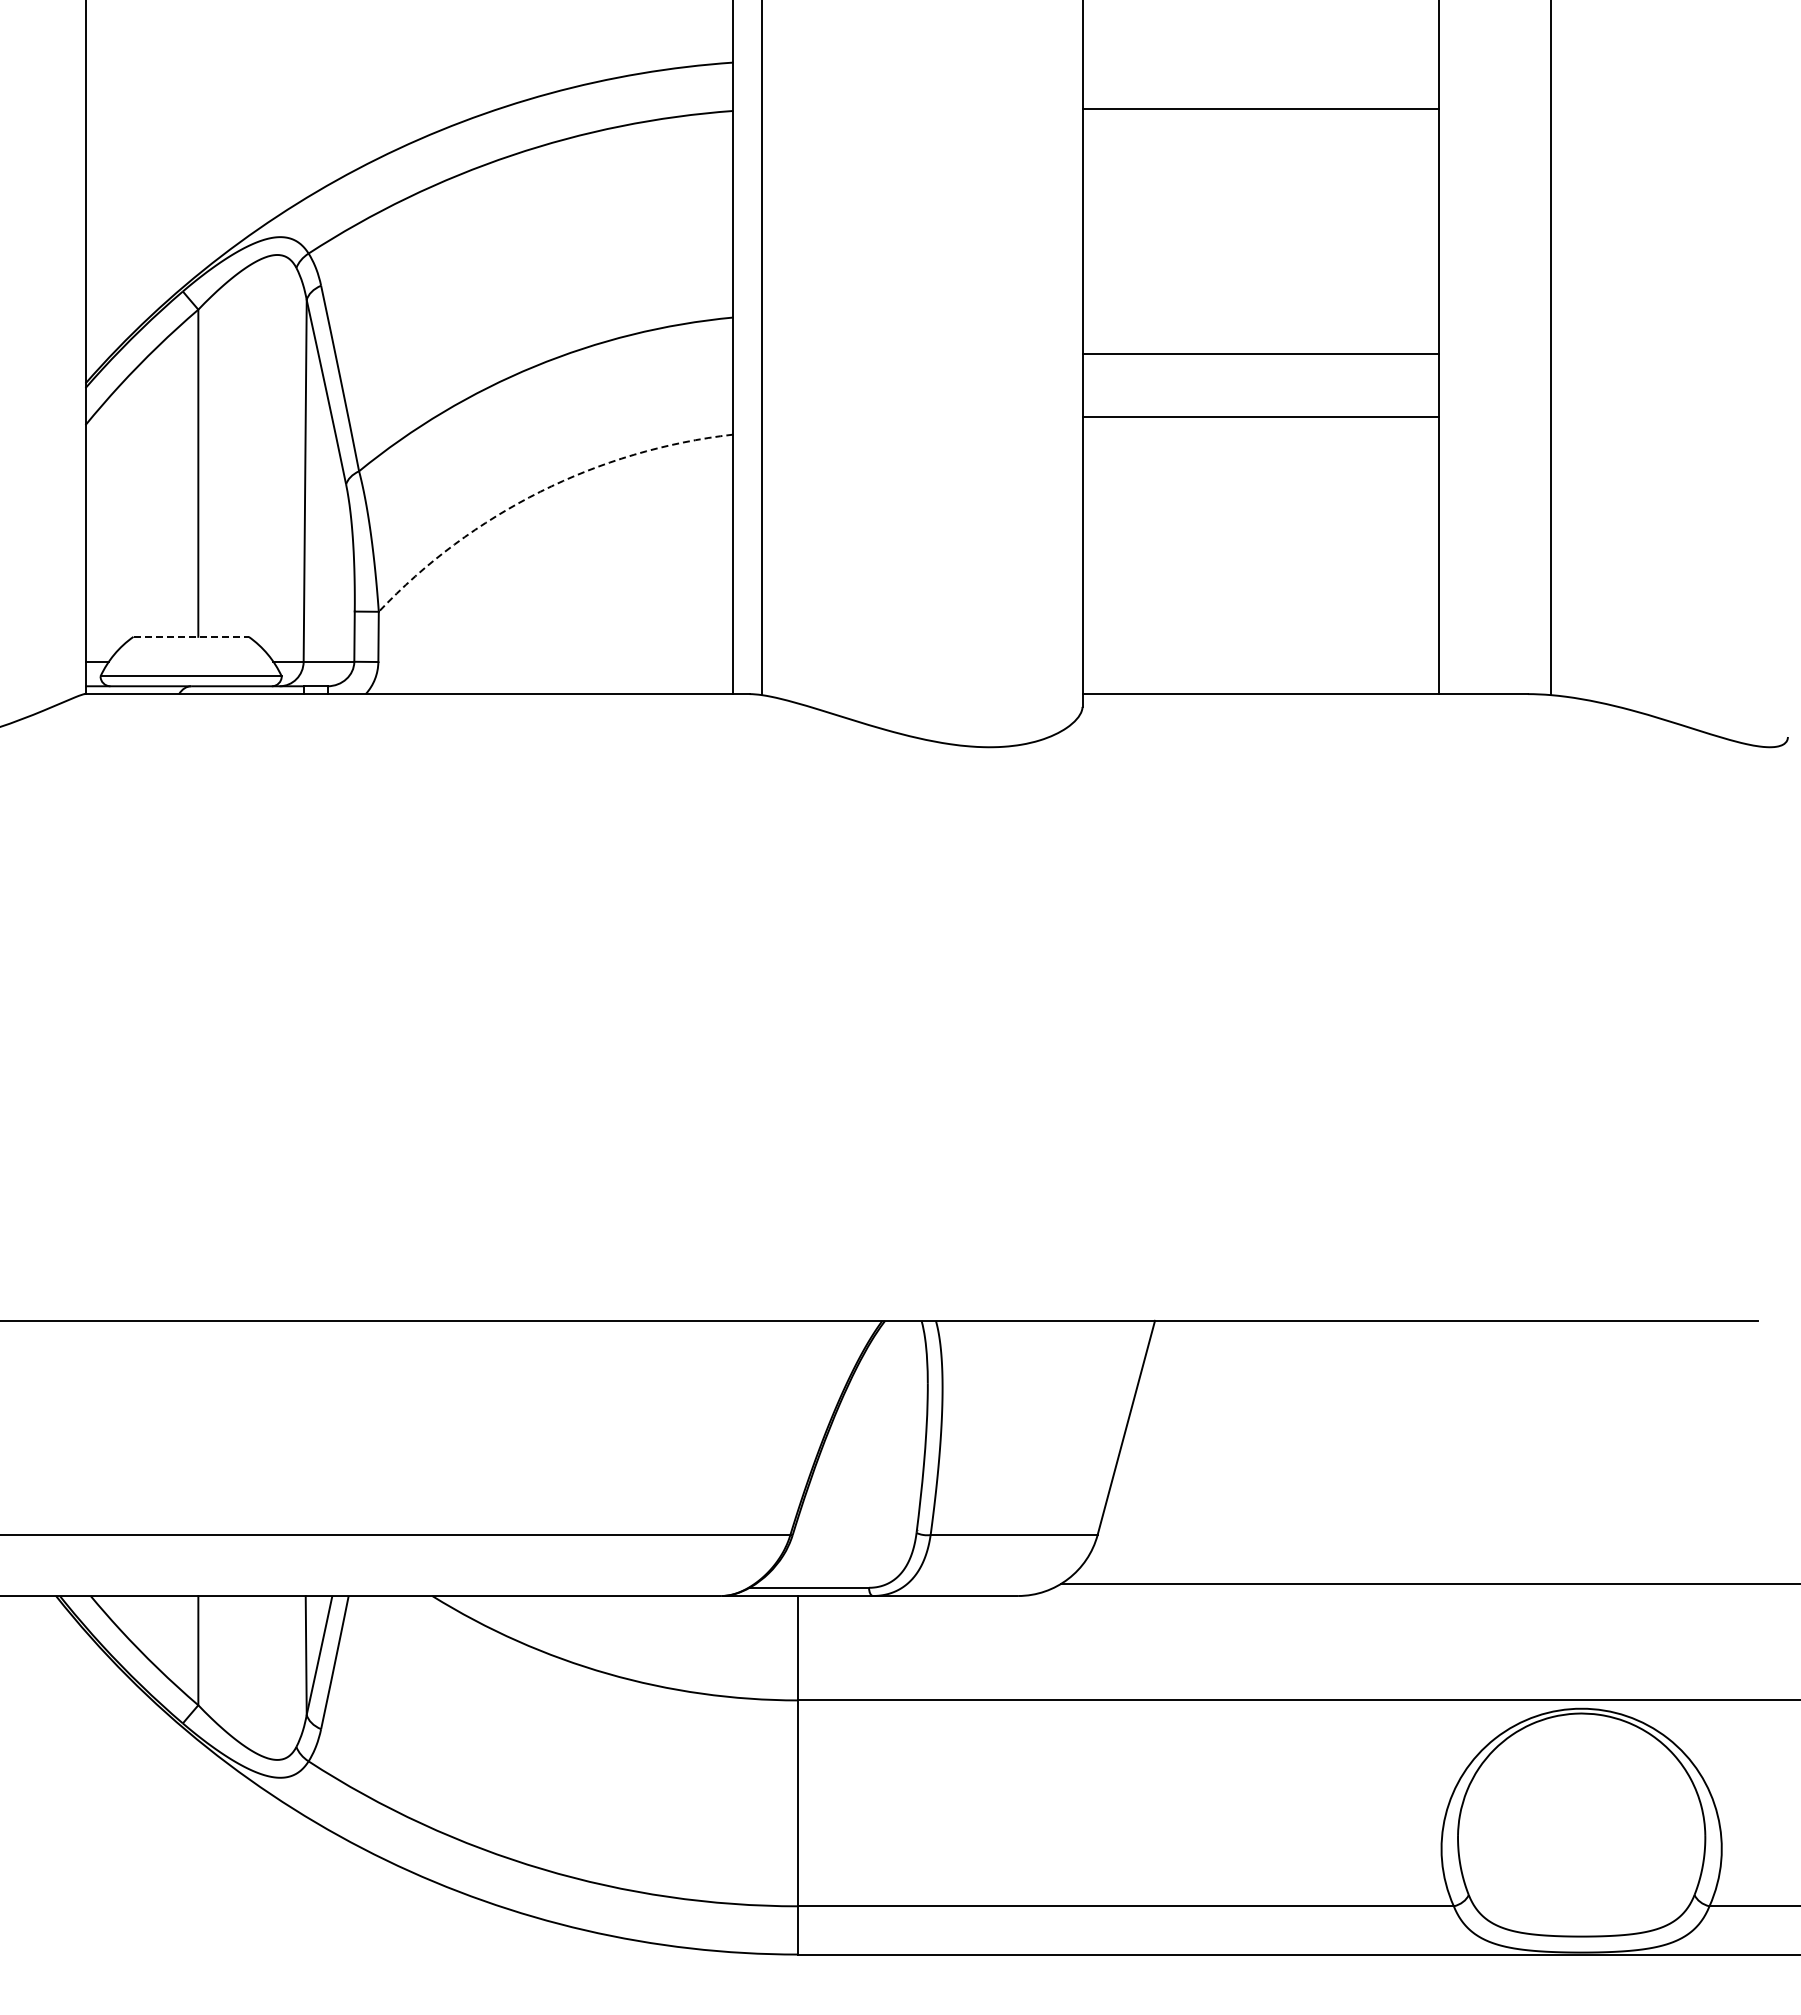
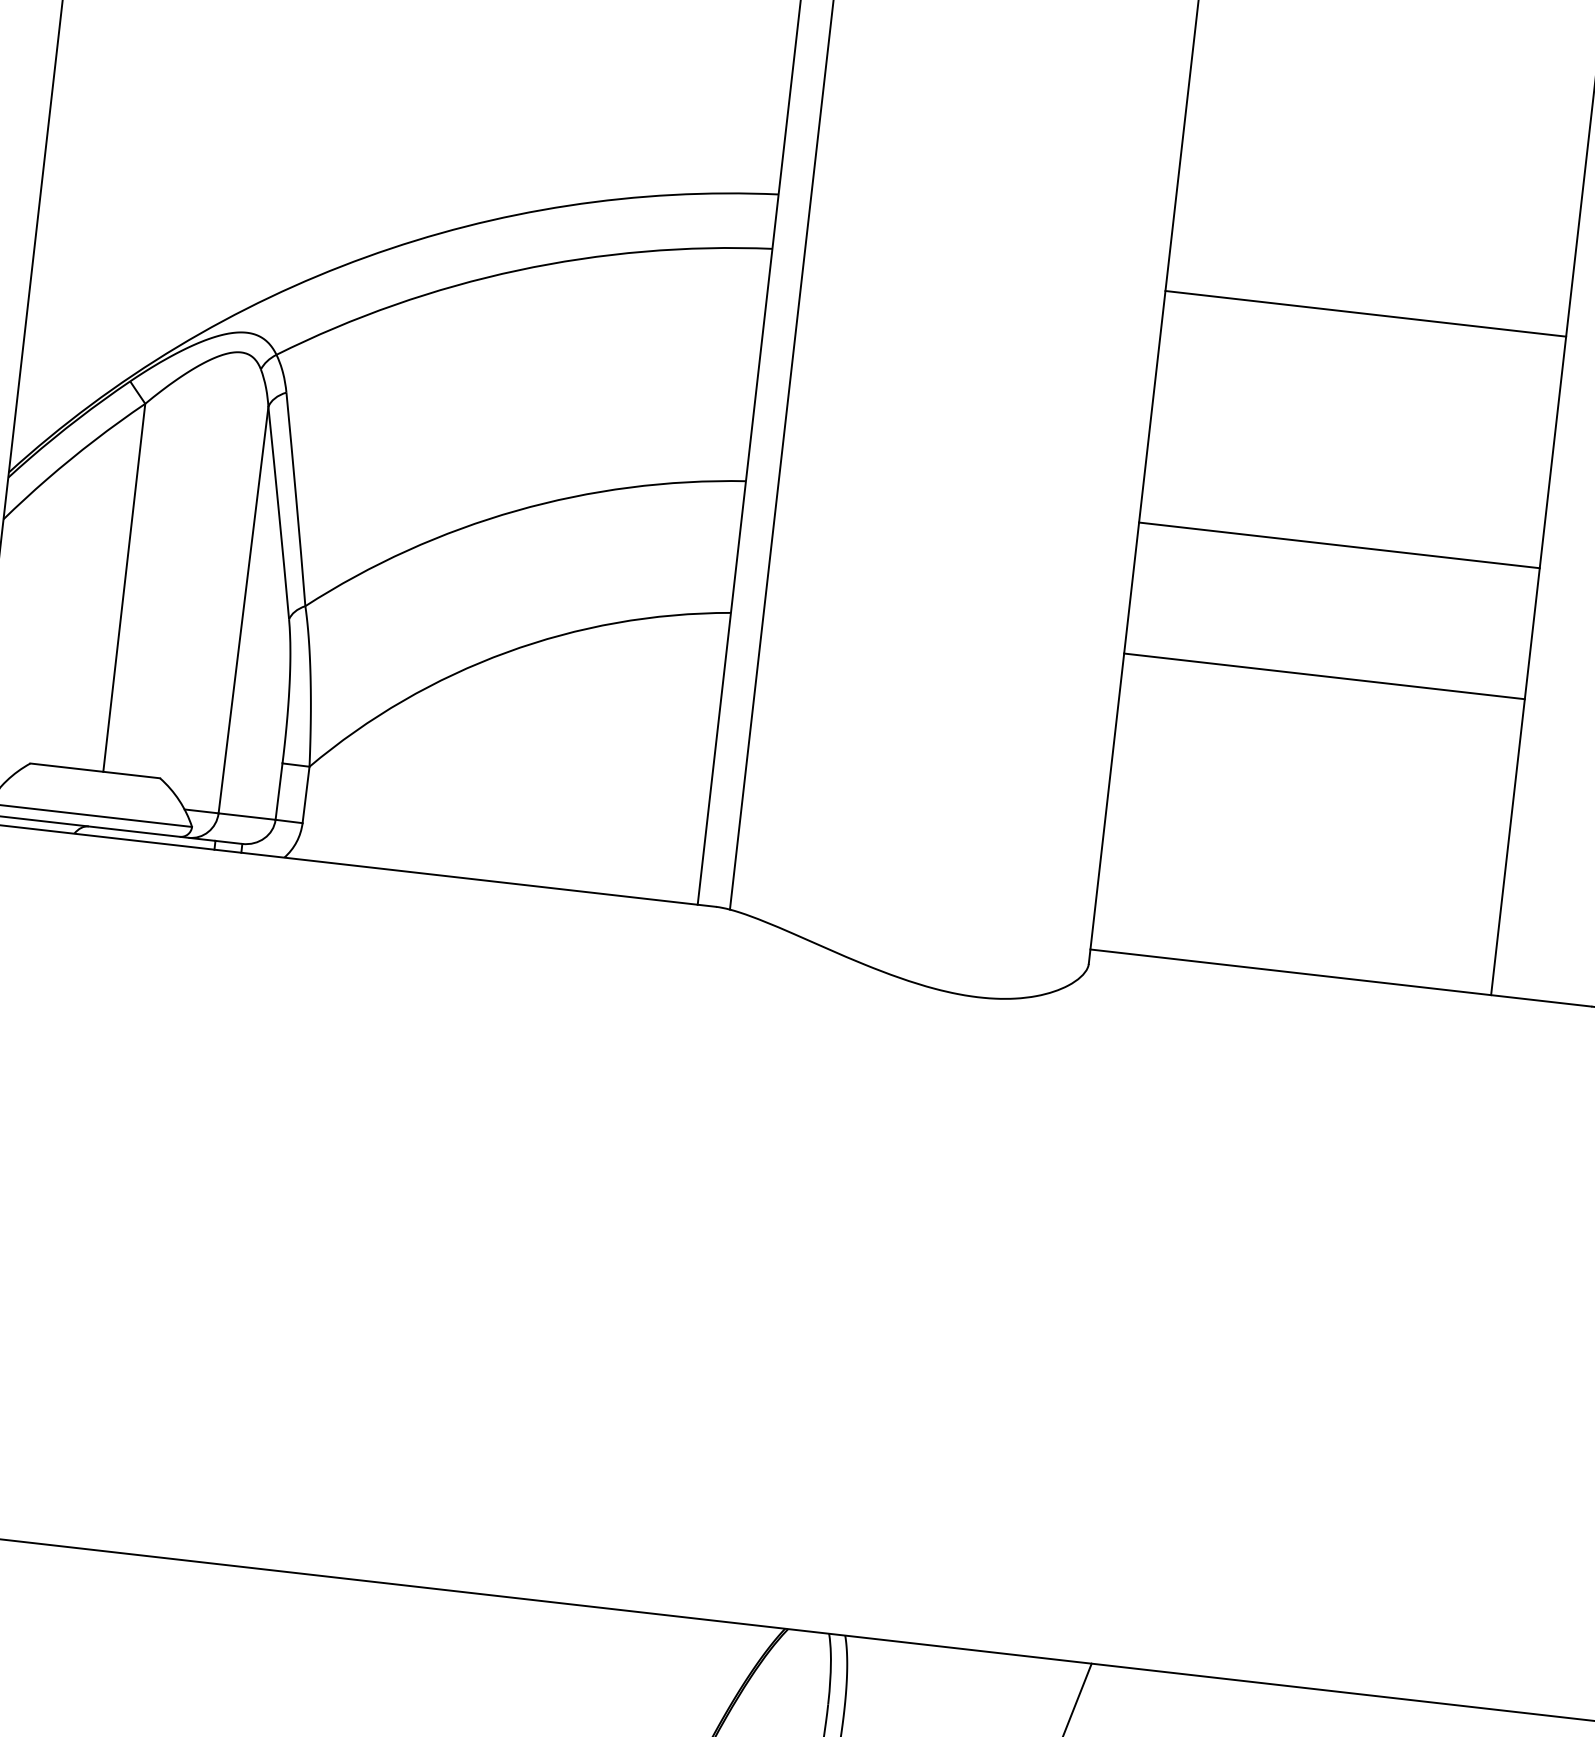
line: (1260, 353) -> (1324, 675), moved
line: (1260, 416) -> (1339, 545), moved
arc: (540, 491) -> (506, 652), dashed -> solid
line: (191, 636) -> (95, 770), dashed -> solid

